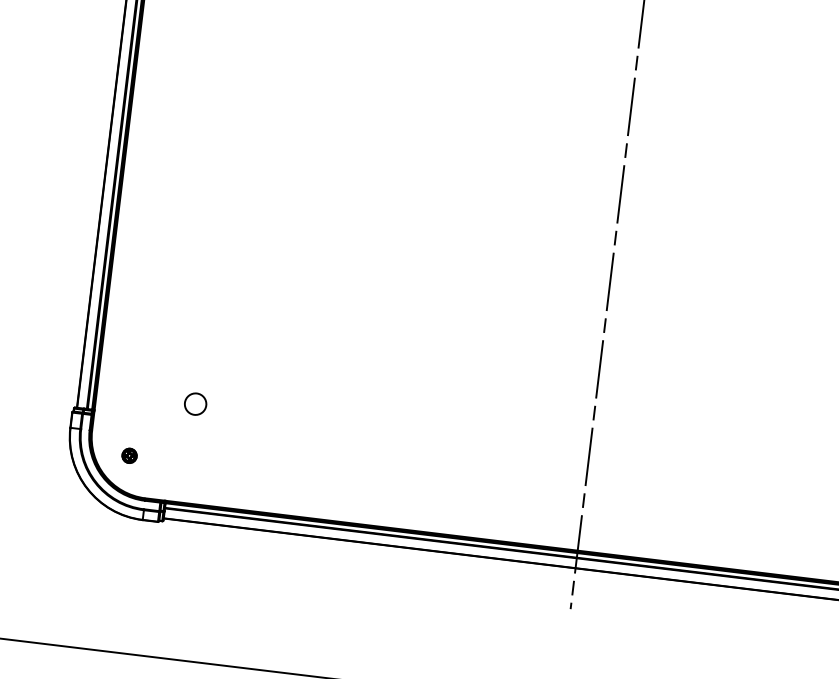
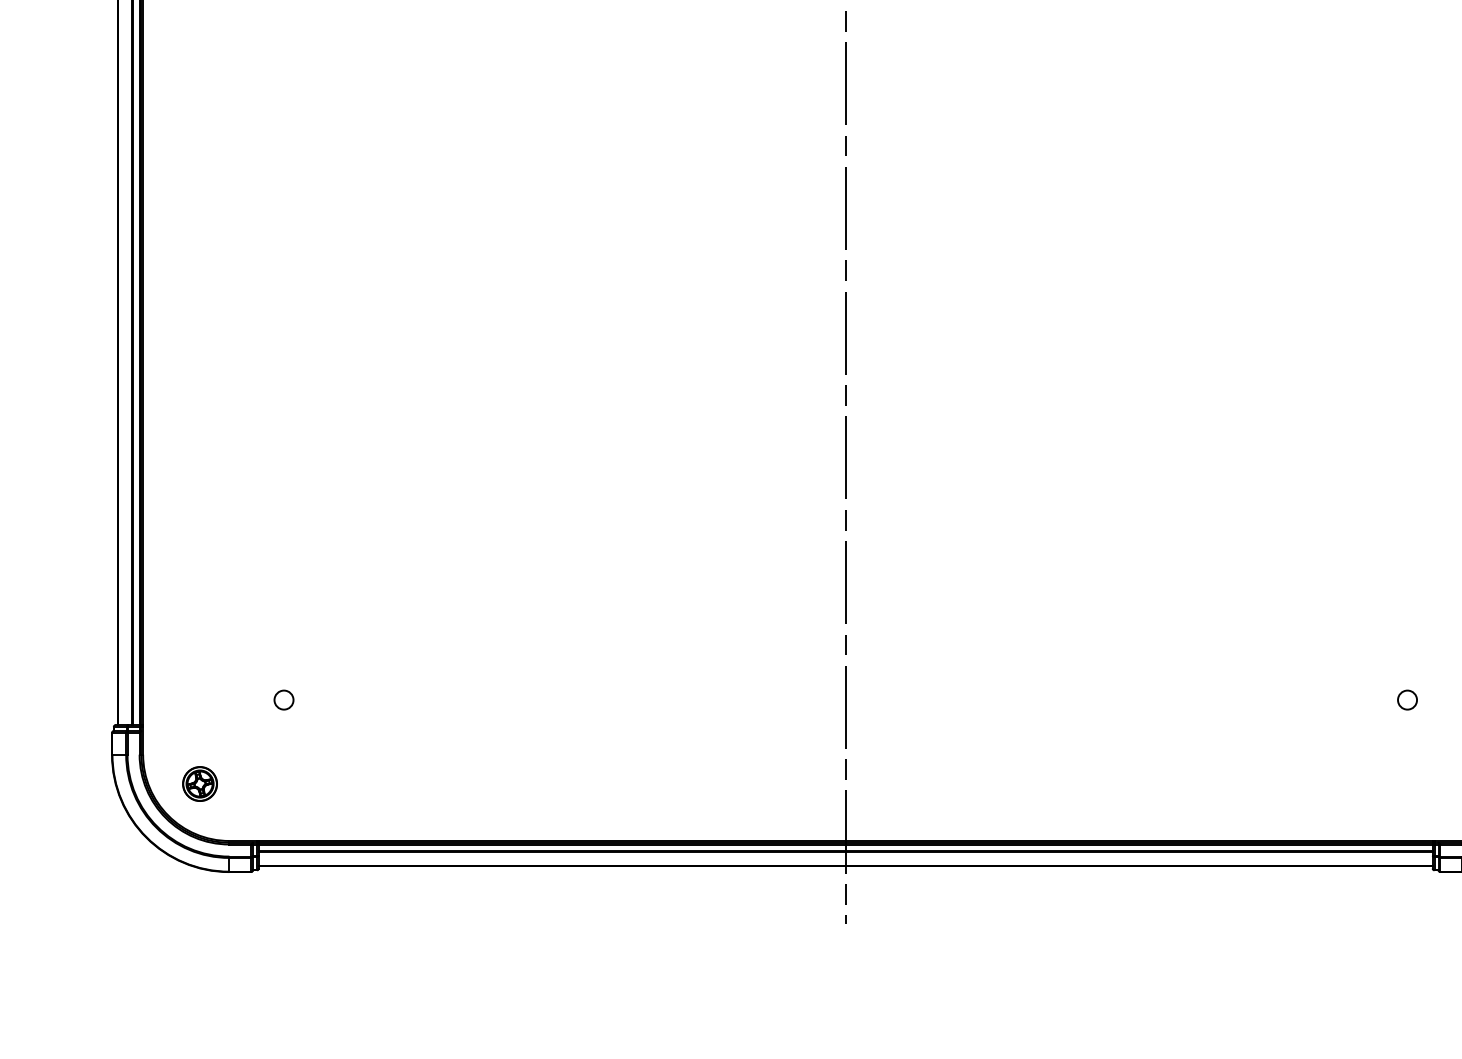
circle: (195, 403) -> (283, 699), size x0.62
part: (129, 455) -> (199, 783), size x1.67

